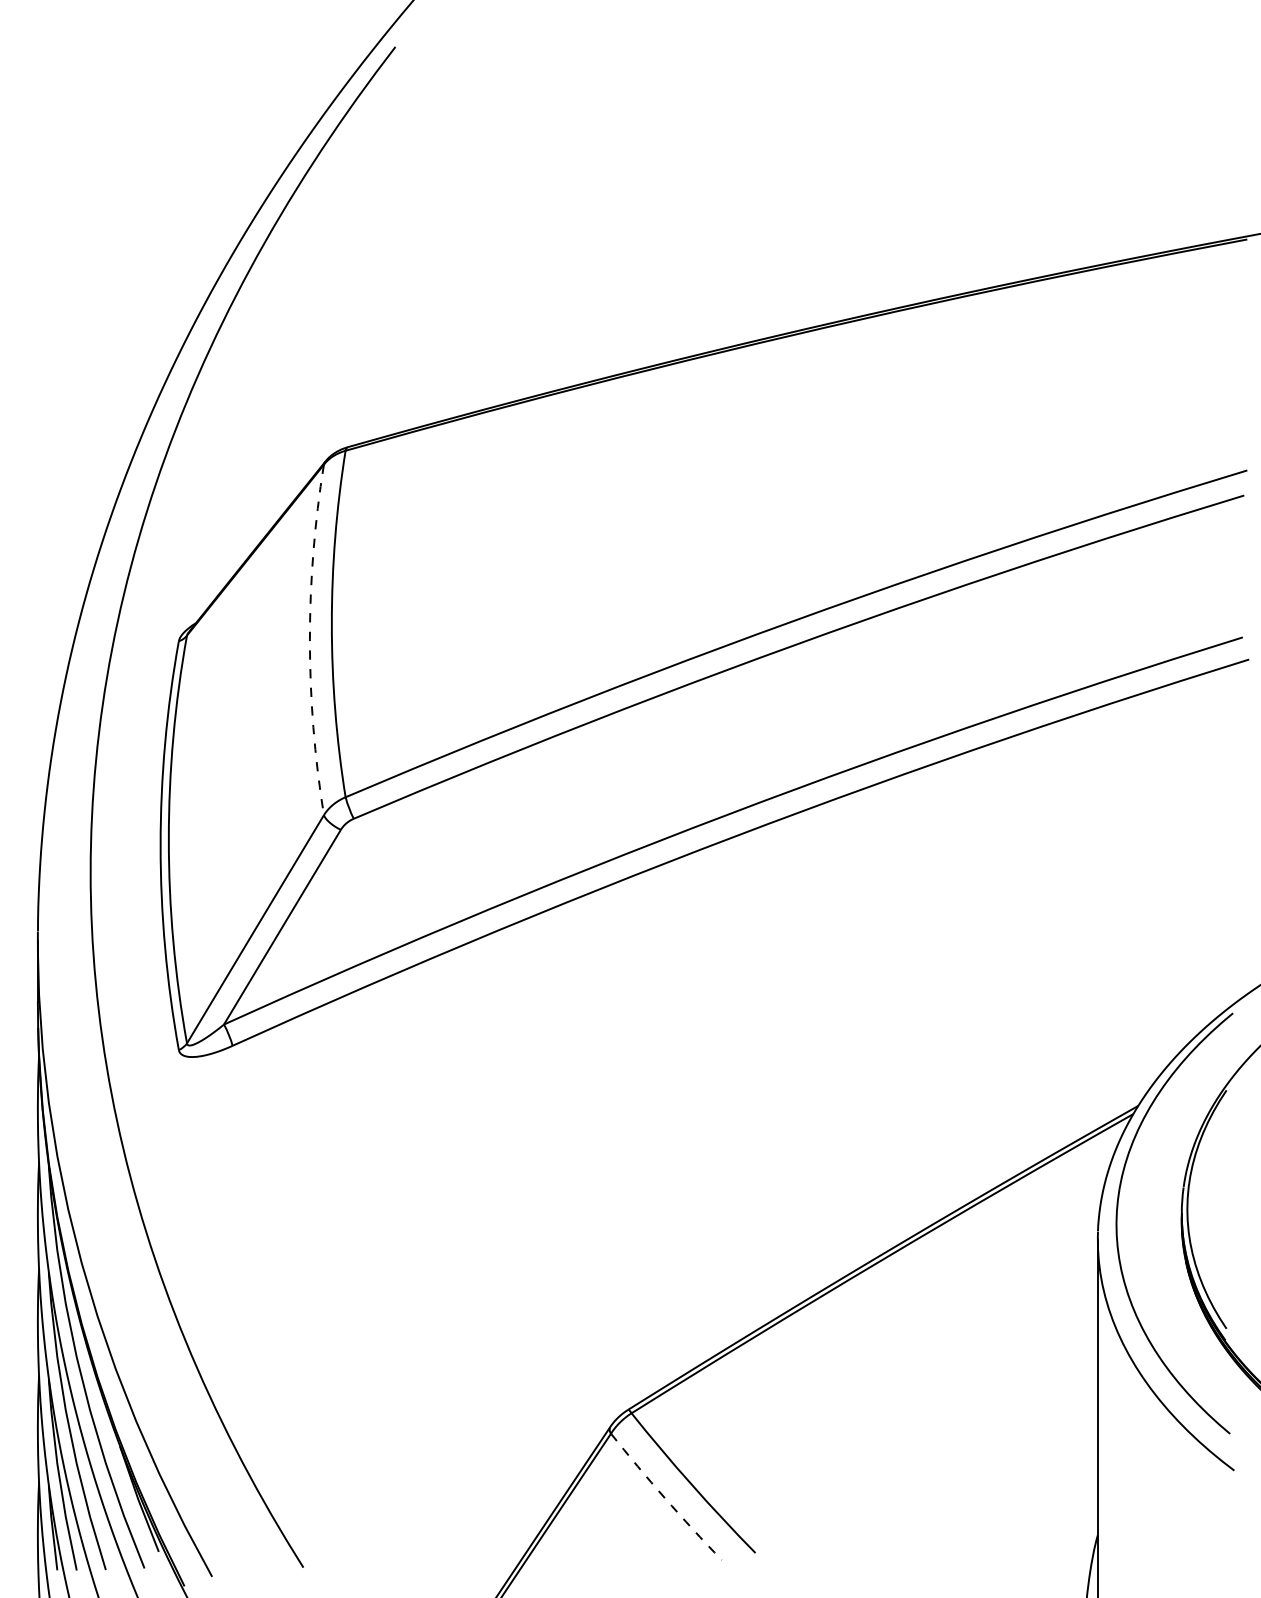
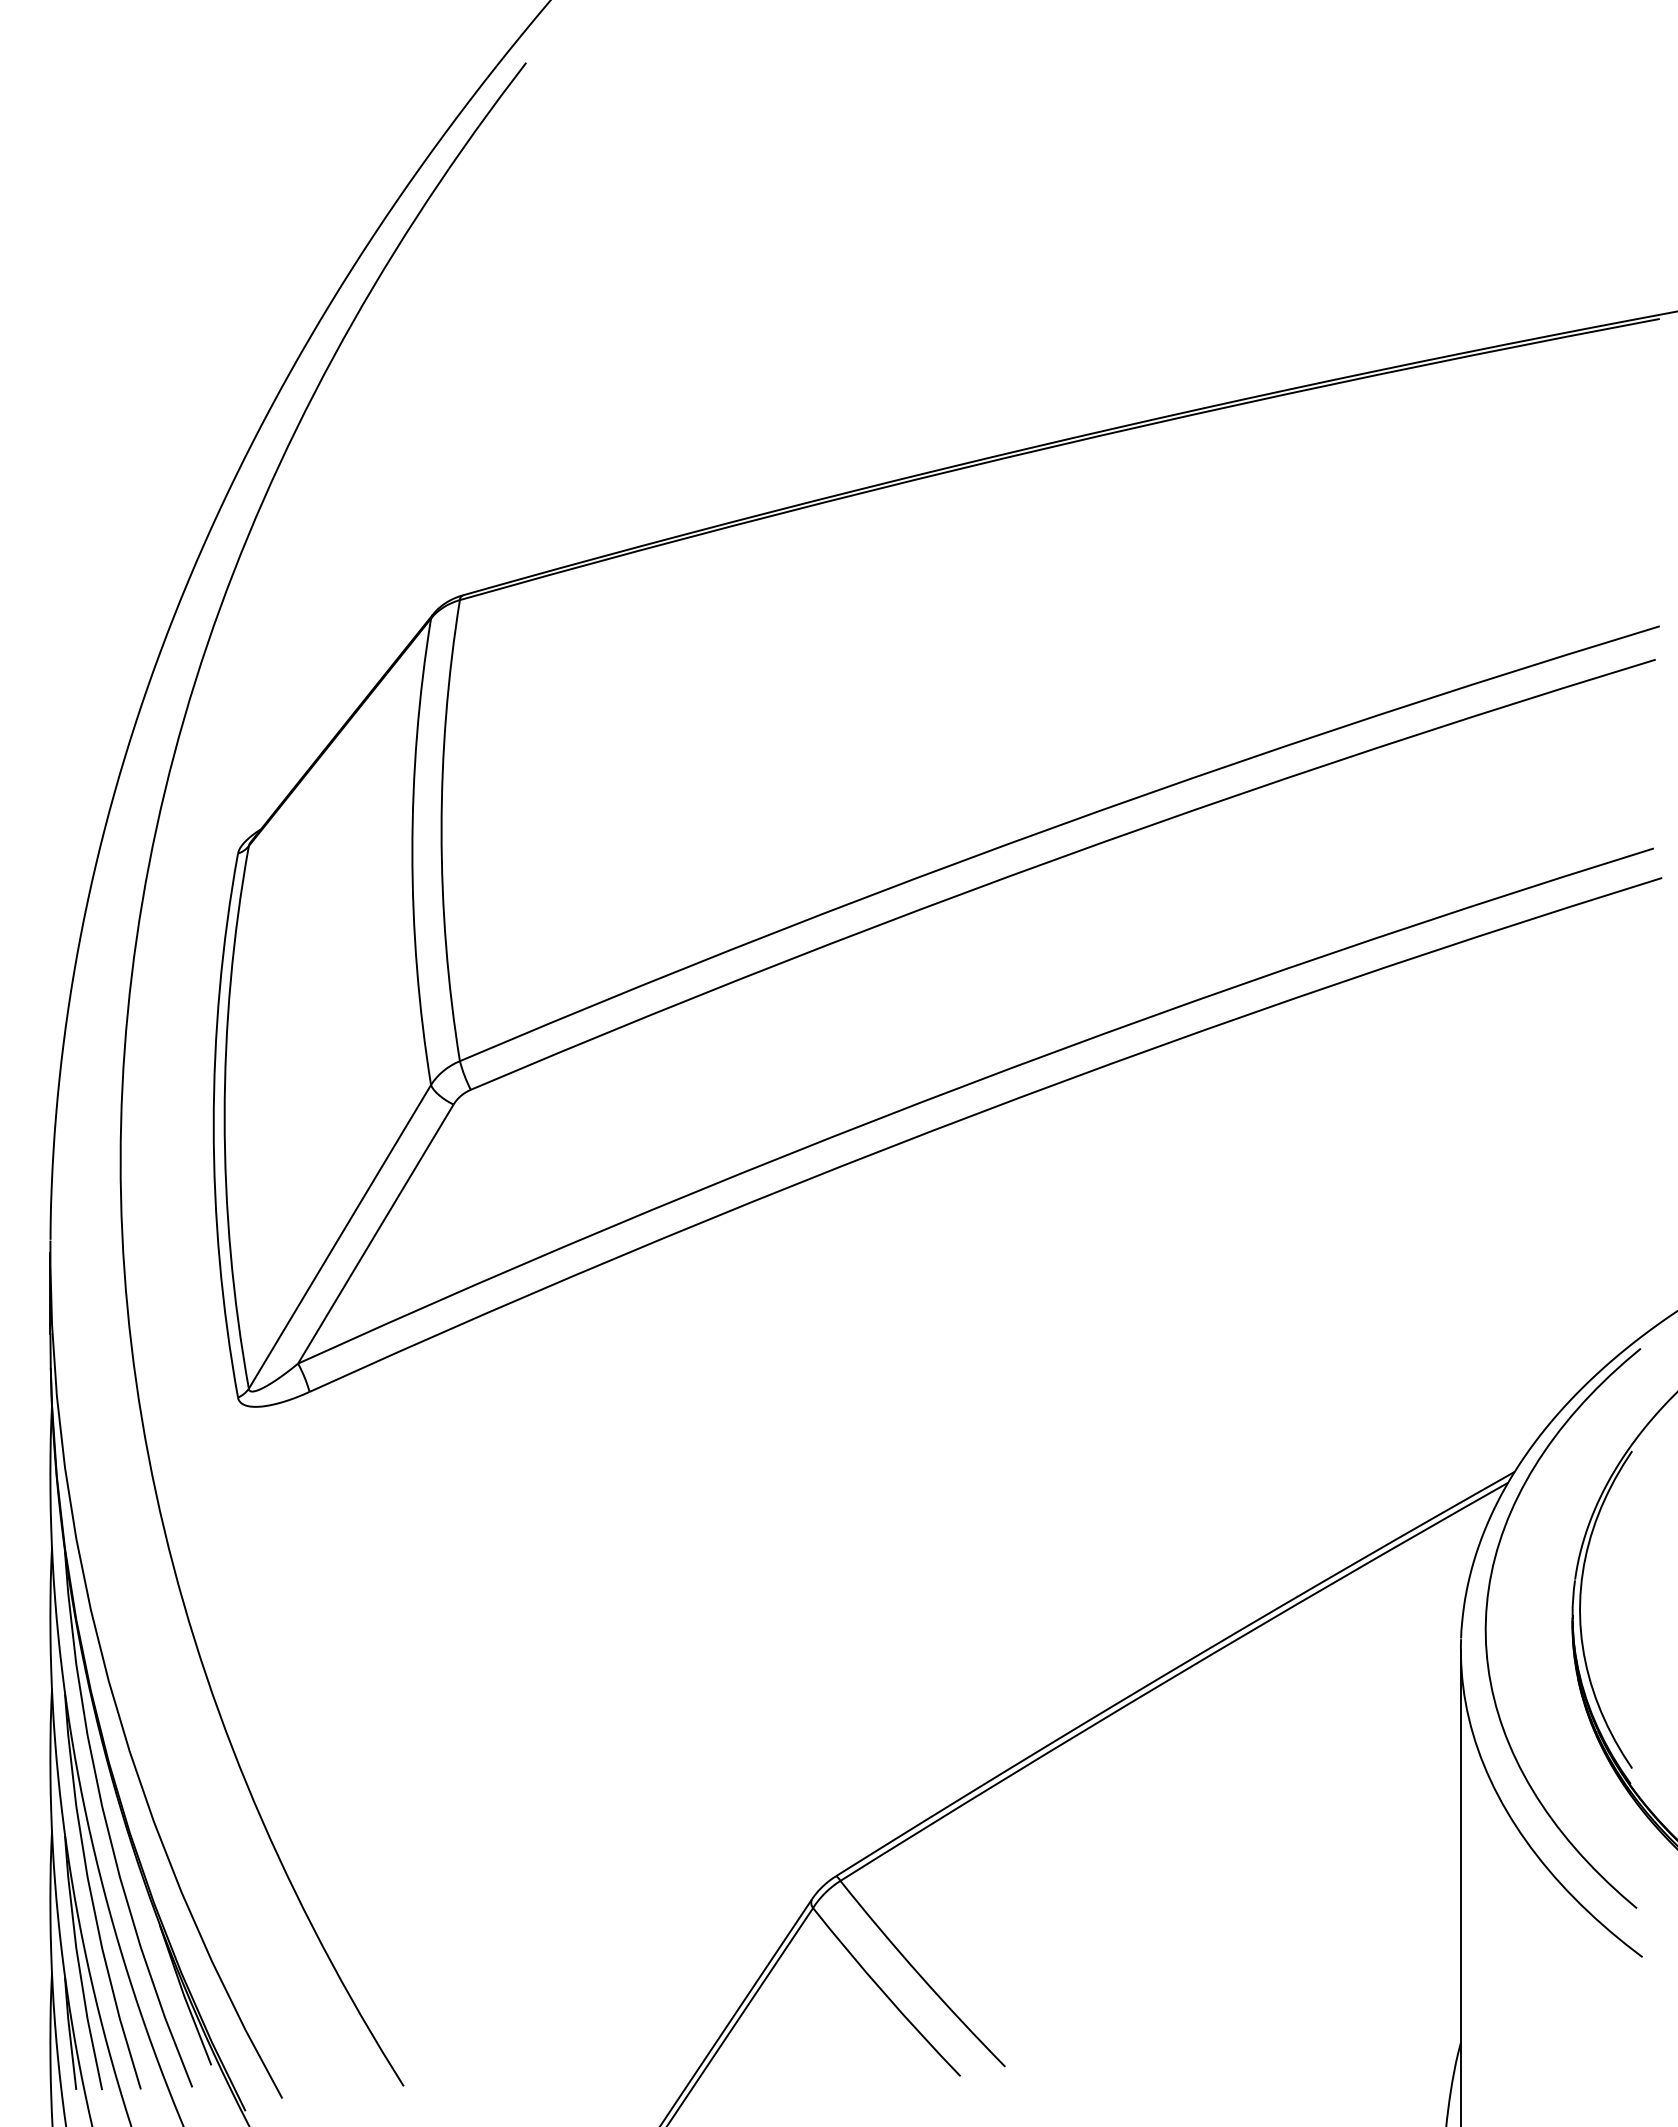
arc: (309, 639) -> (412, 851), dashed -> solid
arc: (664, 1497) -> (884, 1993), dashed -> solid

